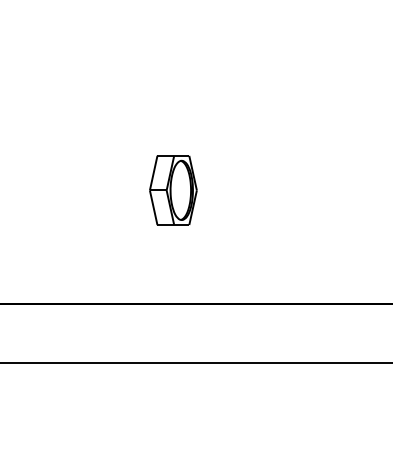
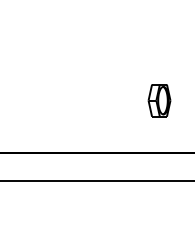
part: (173, 190) -> (159, 100), moved

